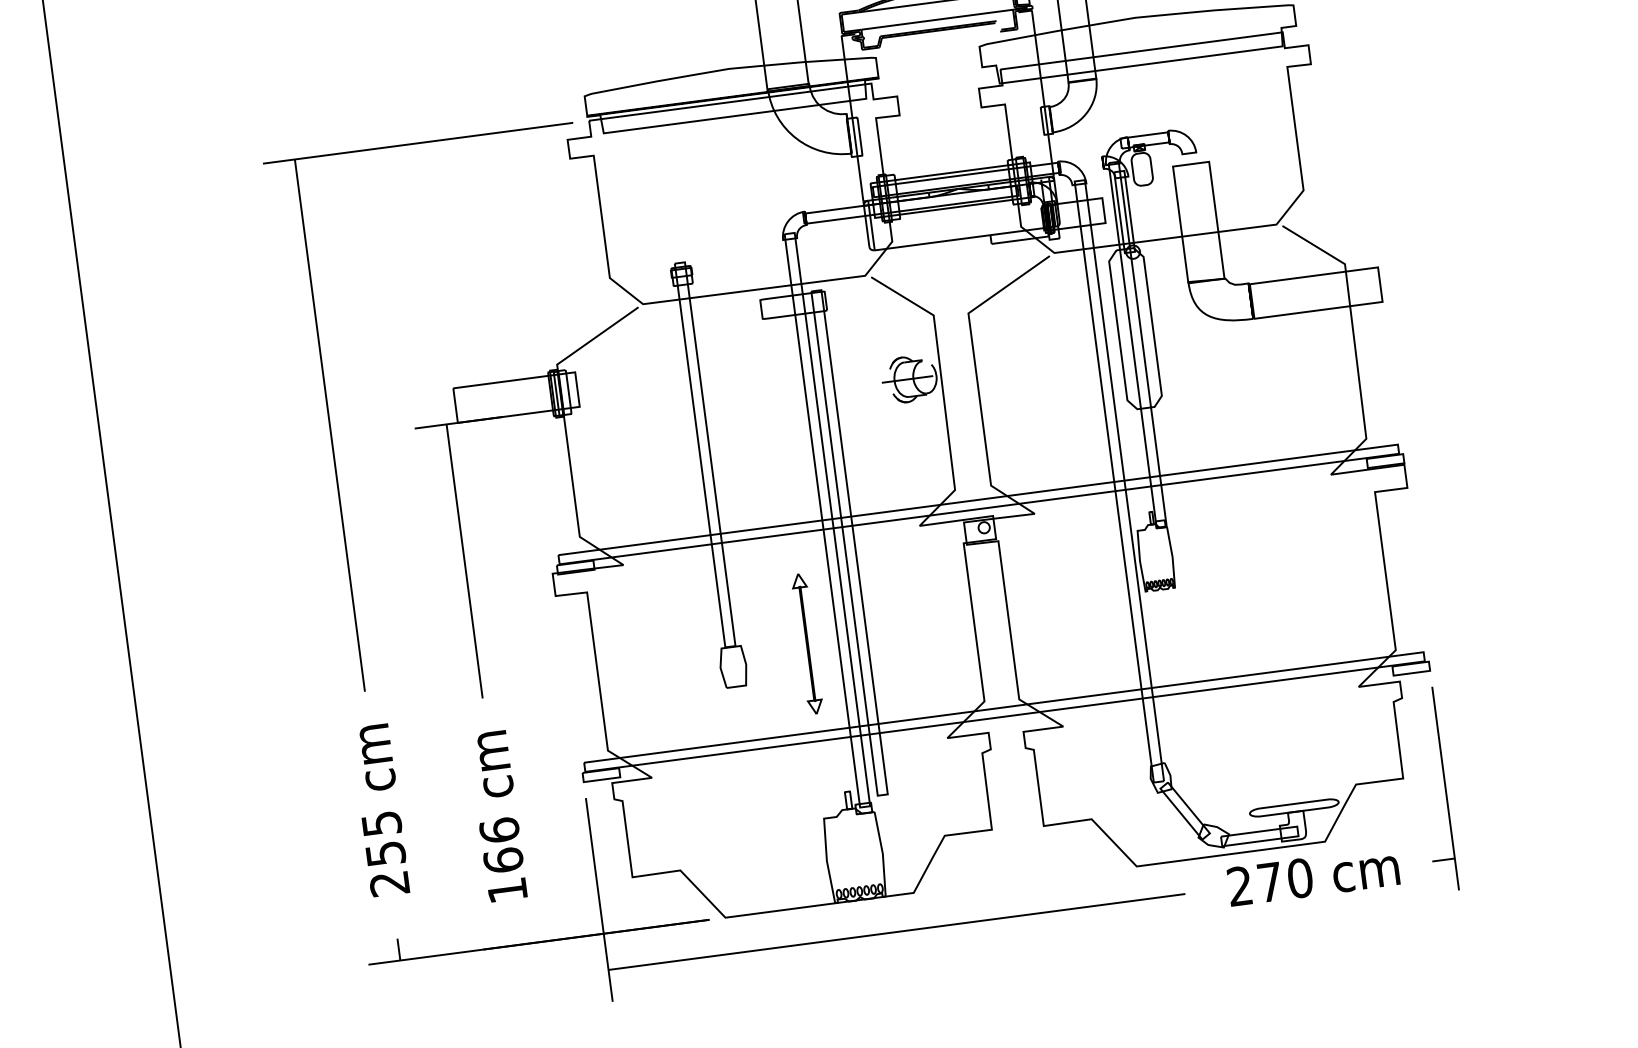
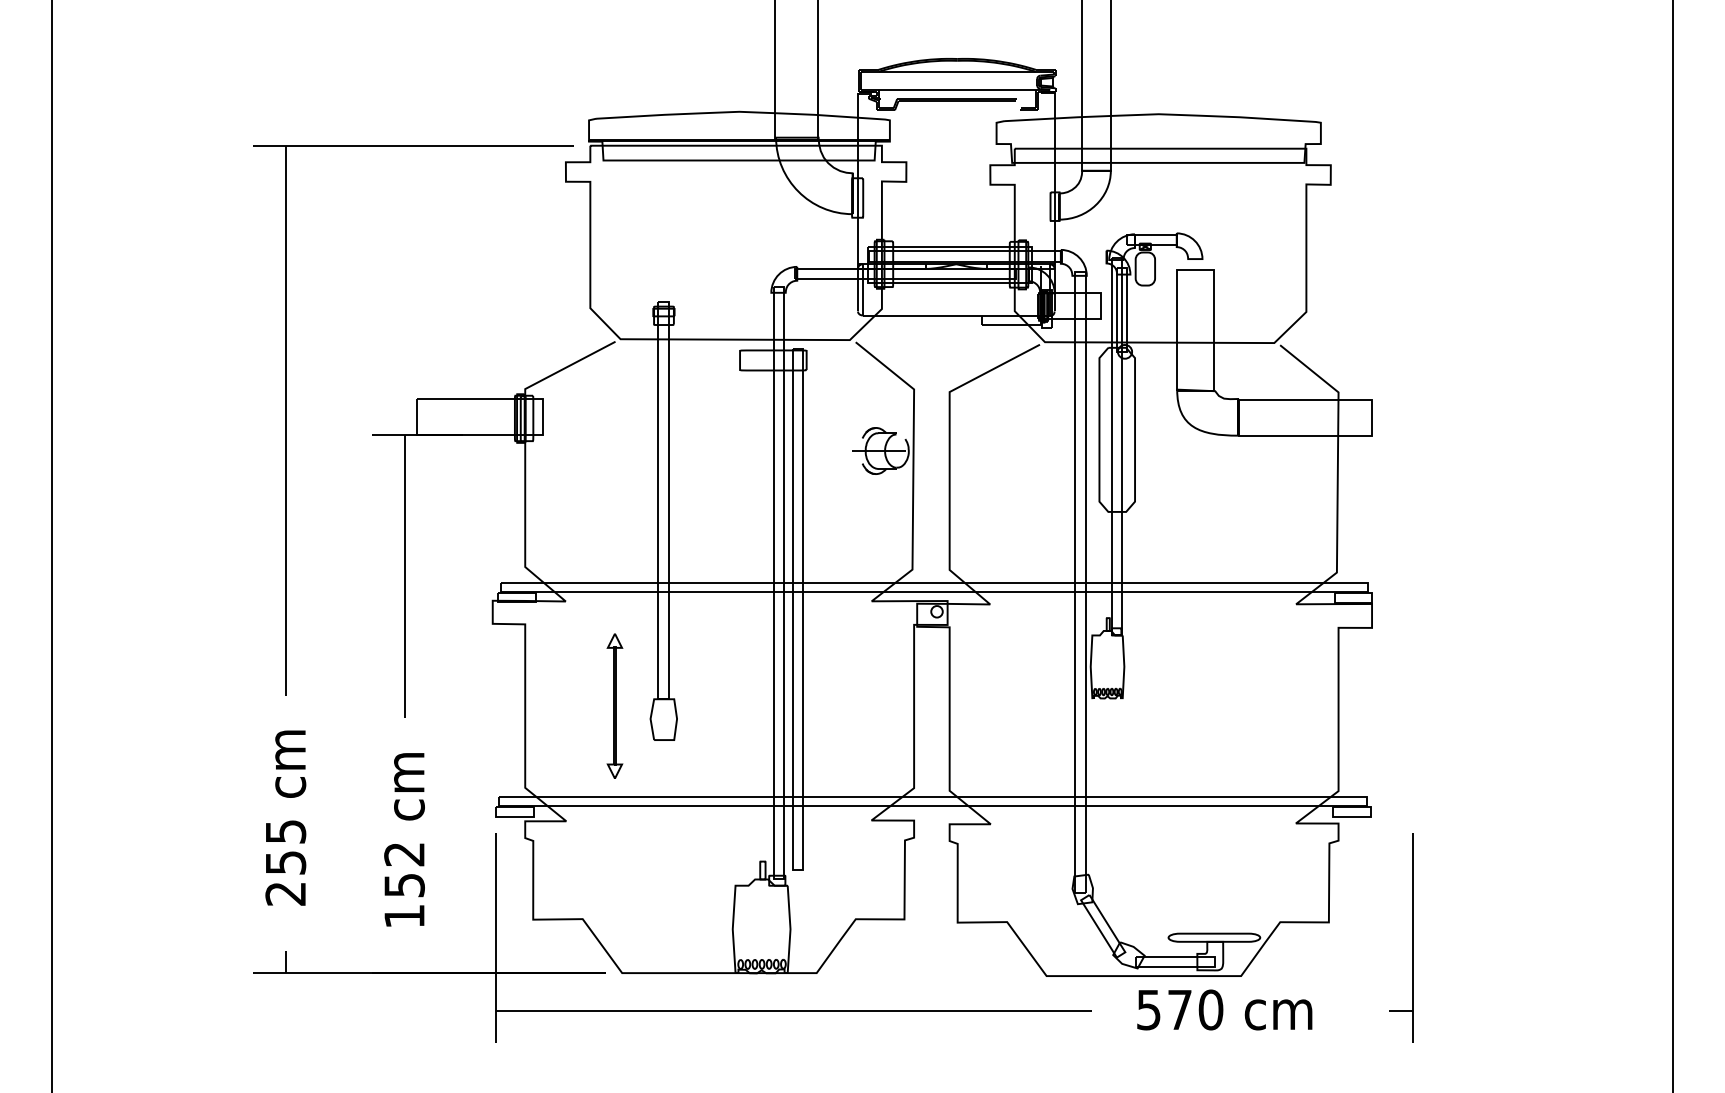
part: (806, 643) -> (614, 705), moved
part: (1445, 787) -> (1412, 937), moved
text: (501, 845) -> (404, 869), 166 -> 152
text: (1239, 885) -> (1148, 1009), 270 -> 570

